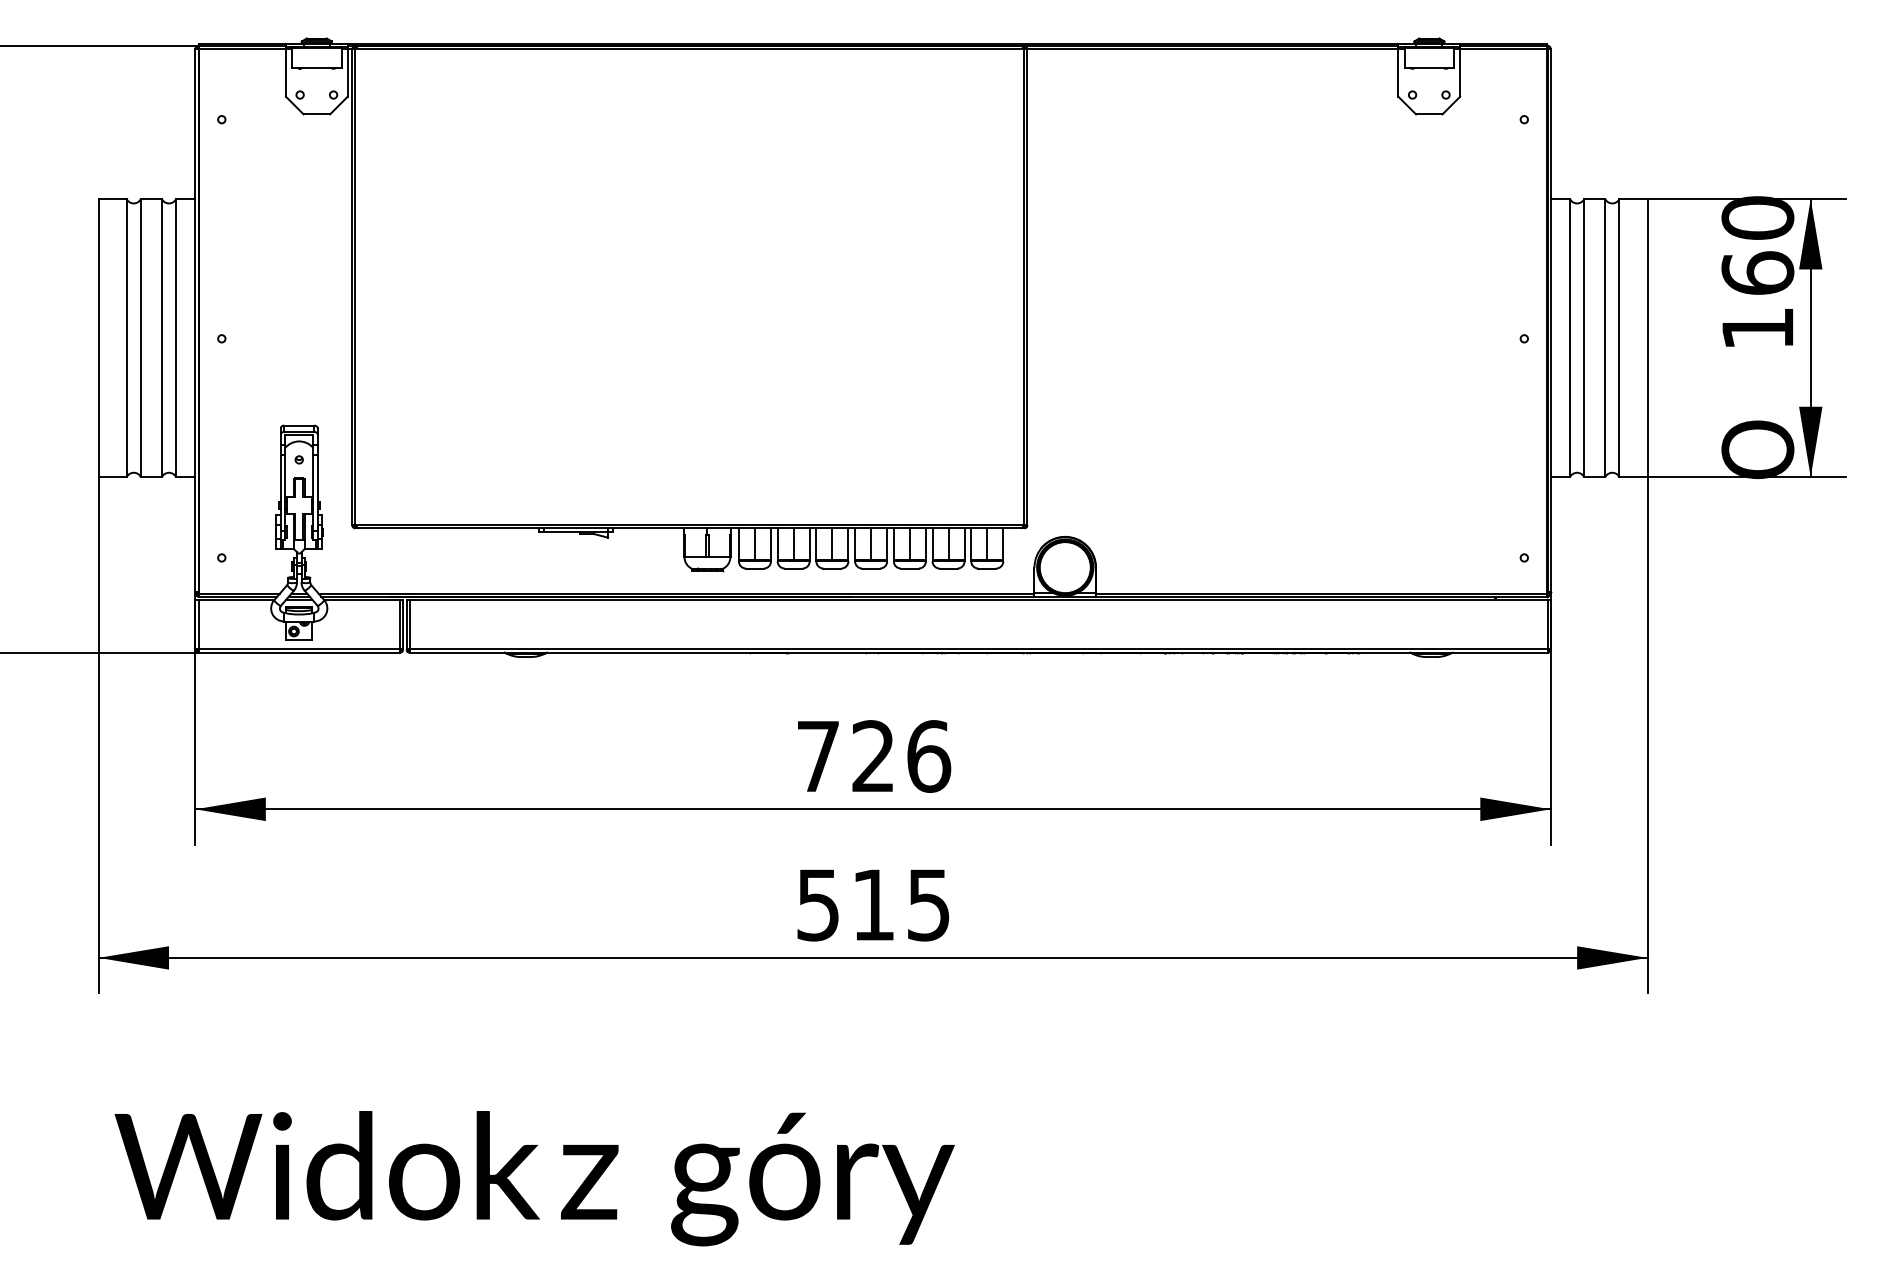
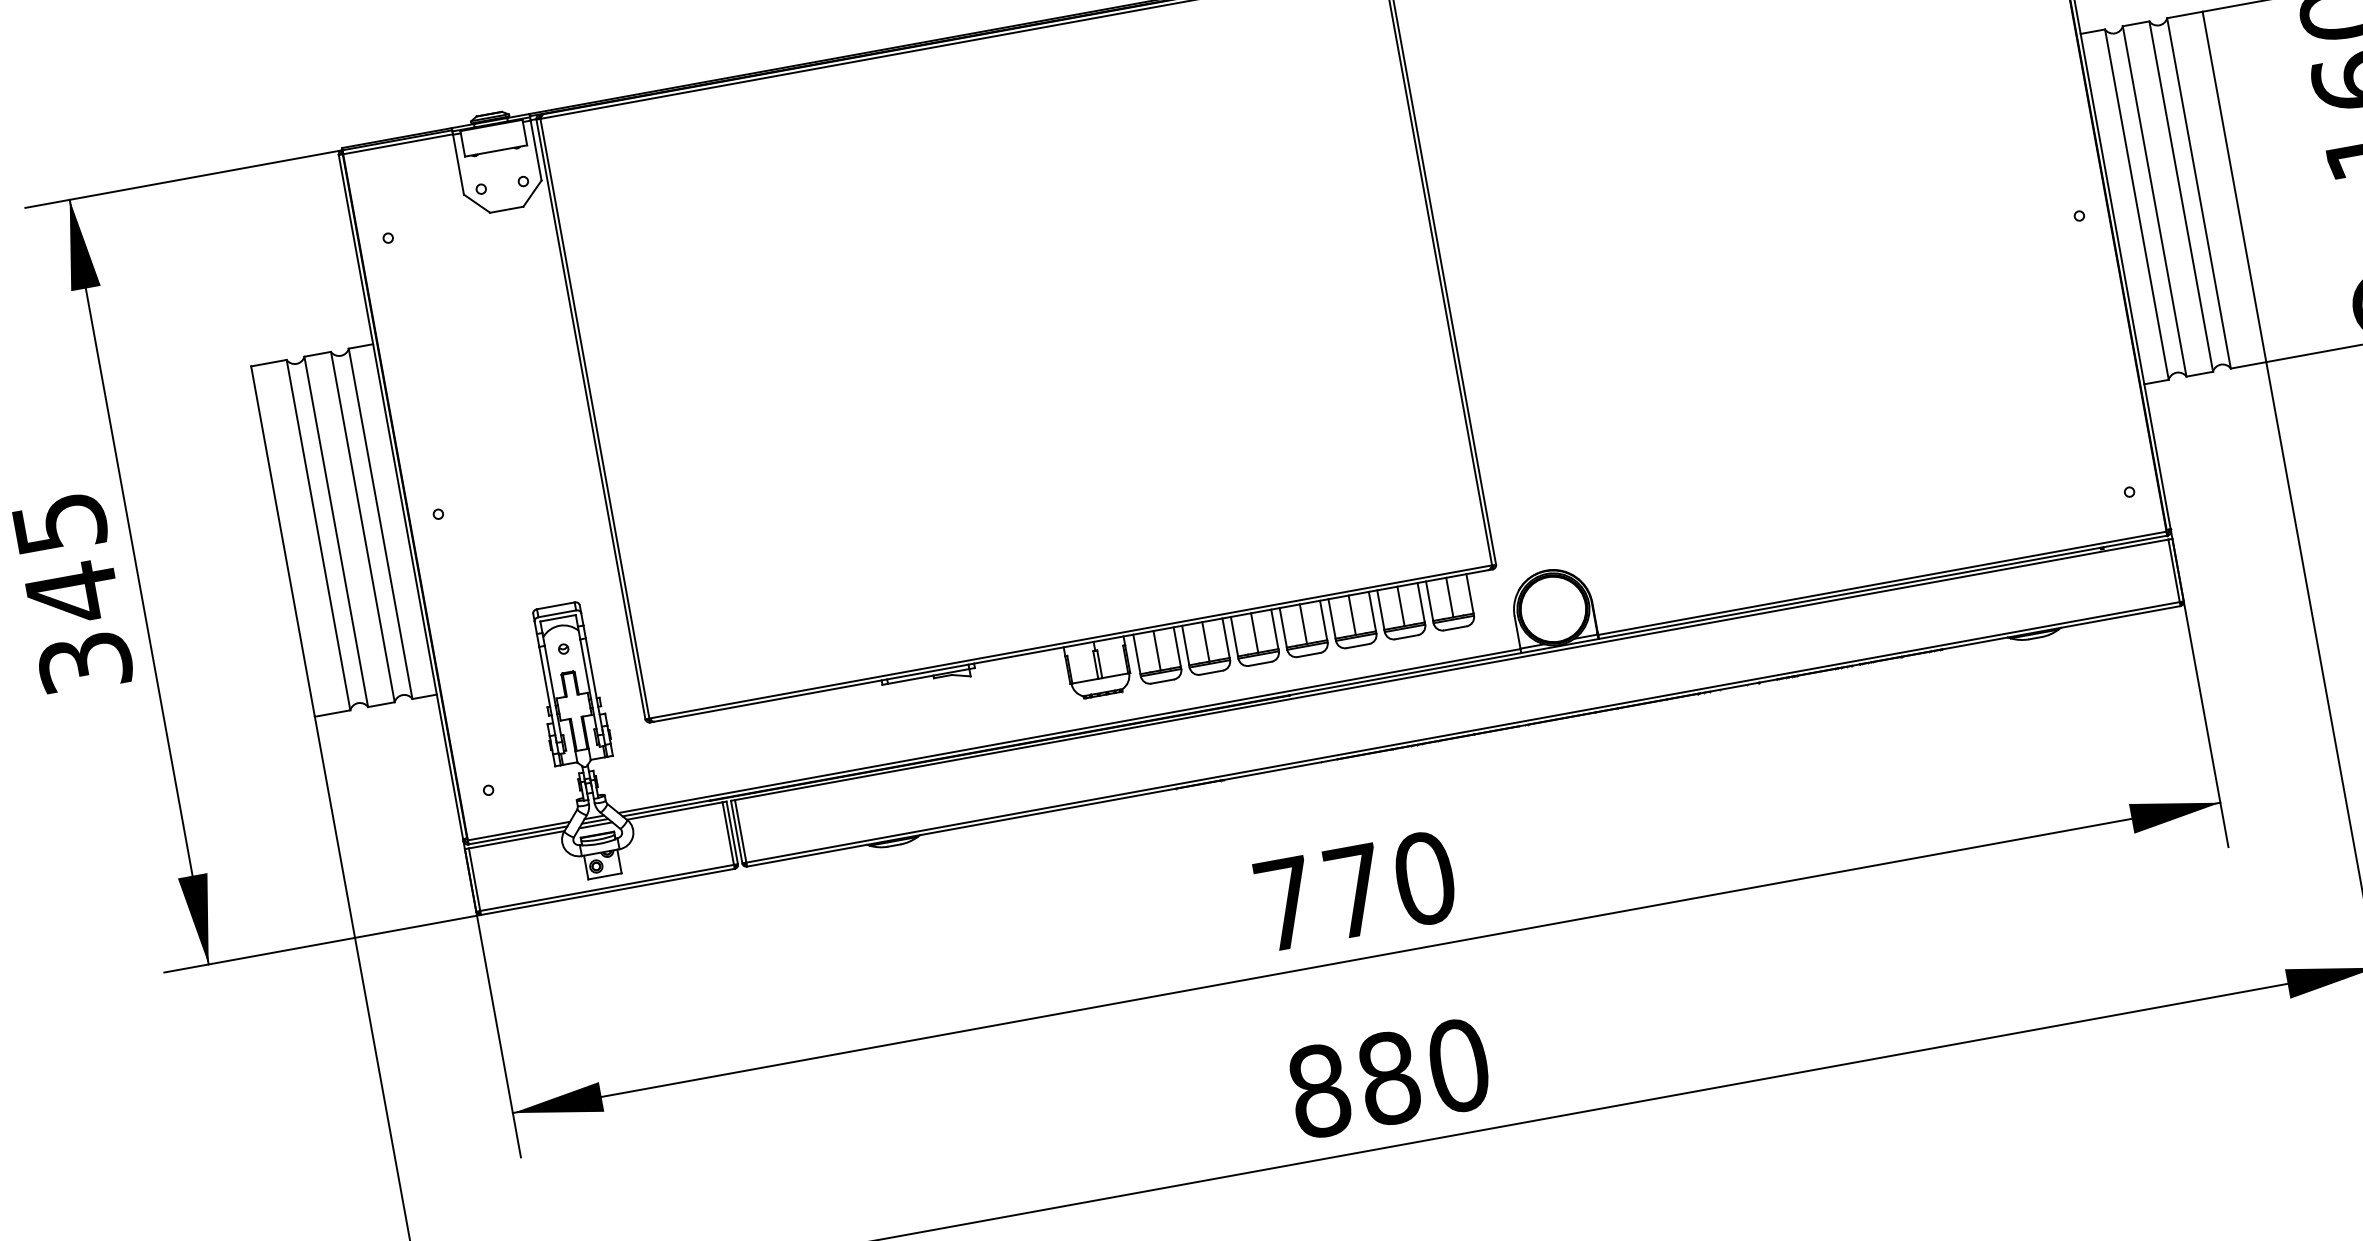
text: (901, 756) -> (1390, 884), 726 -> 770
text: (873, 904) -> (1388, 1077), 515 -> 880

